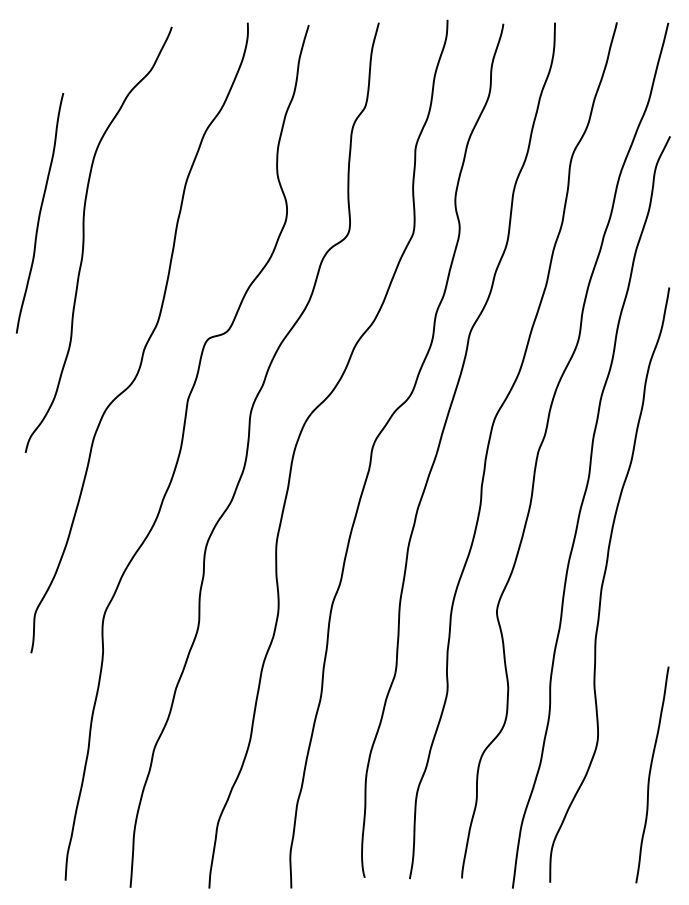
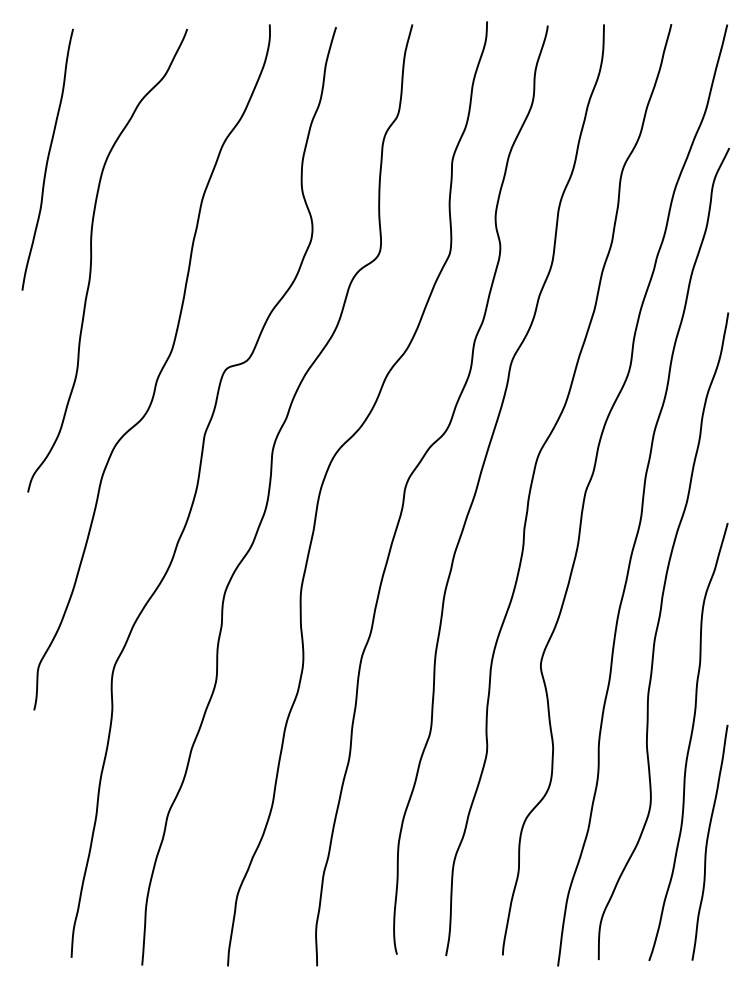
curve: (39, 213) -> (47, 159), moved
curve: (633, 681) -> (689, 741), added

